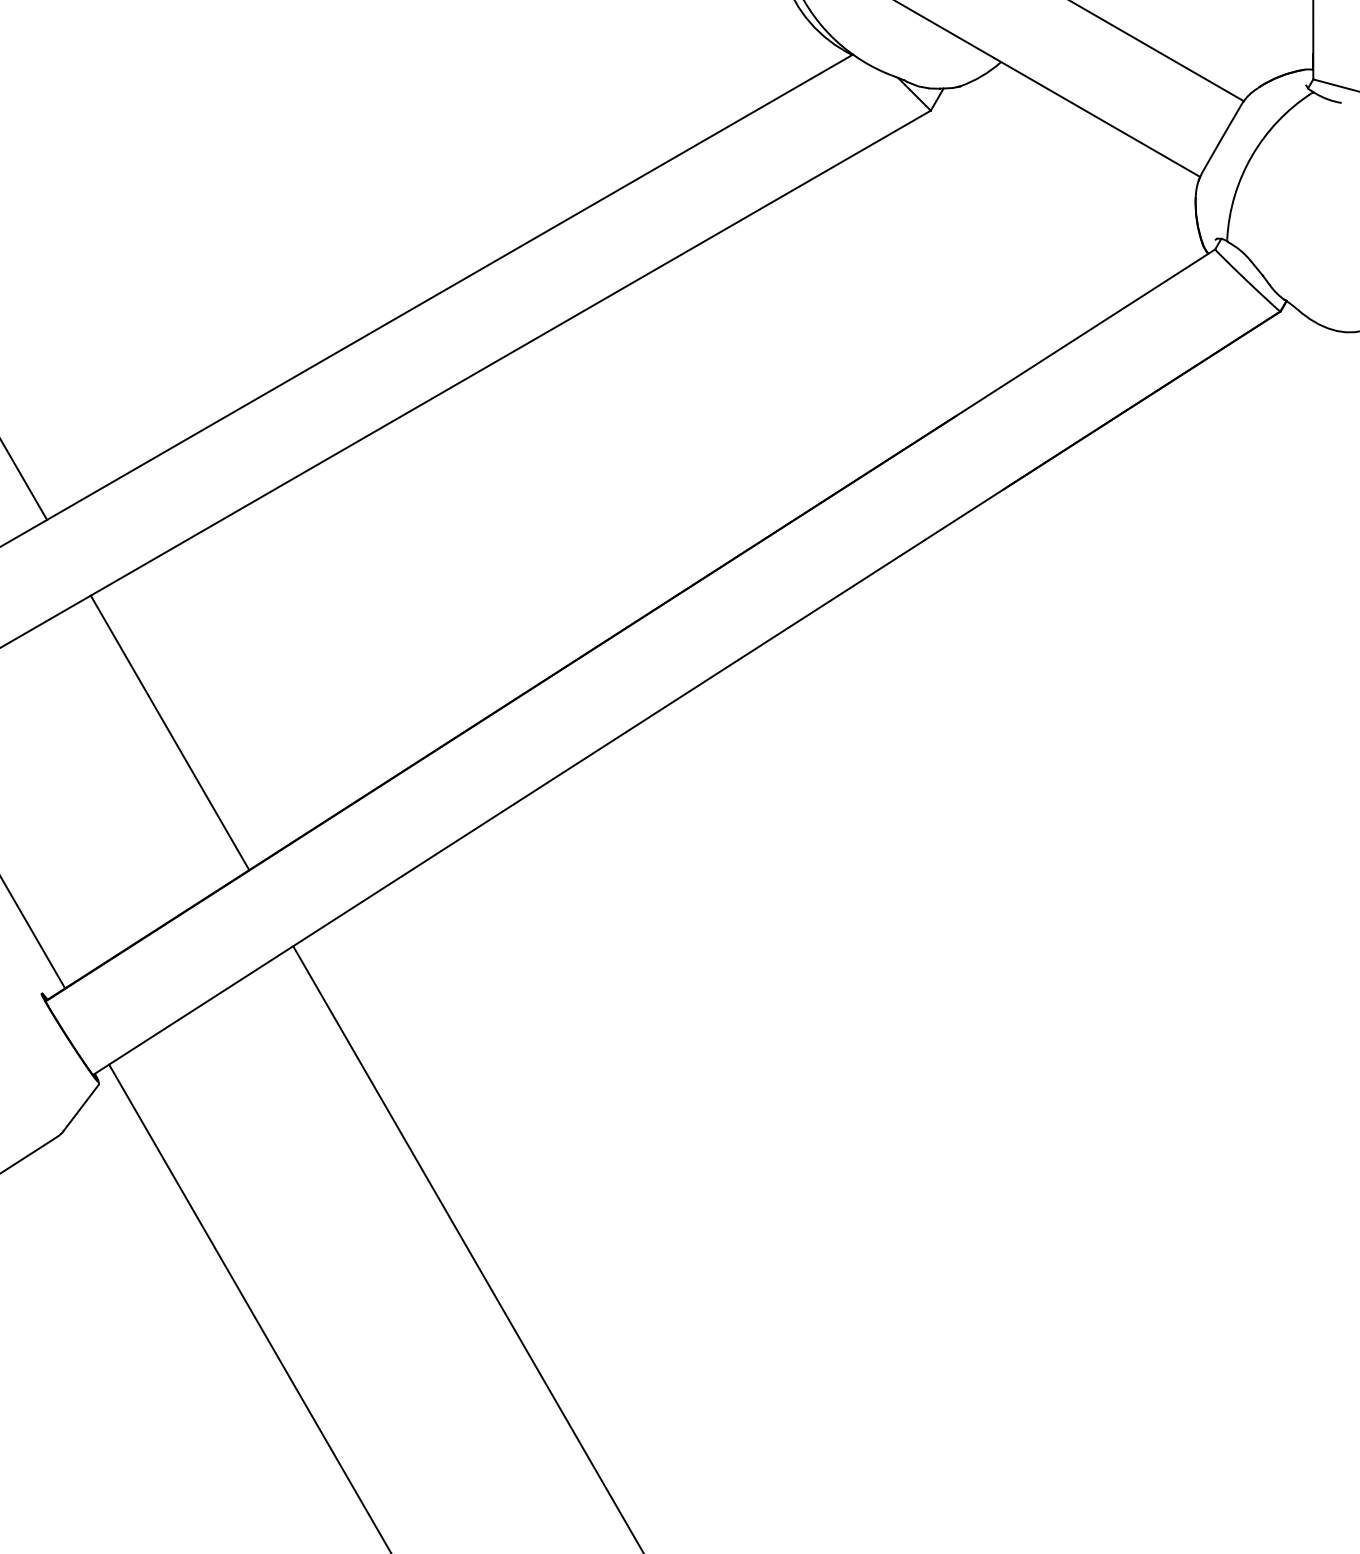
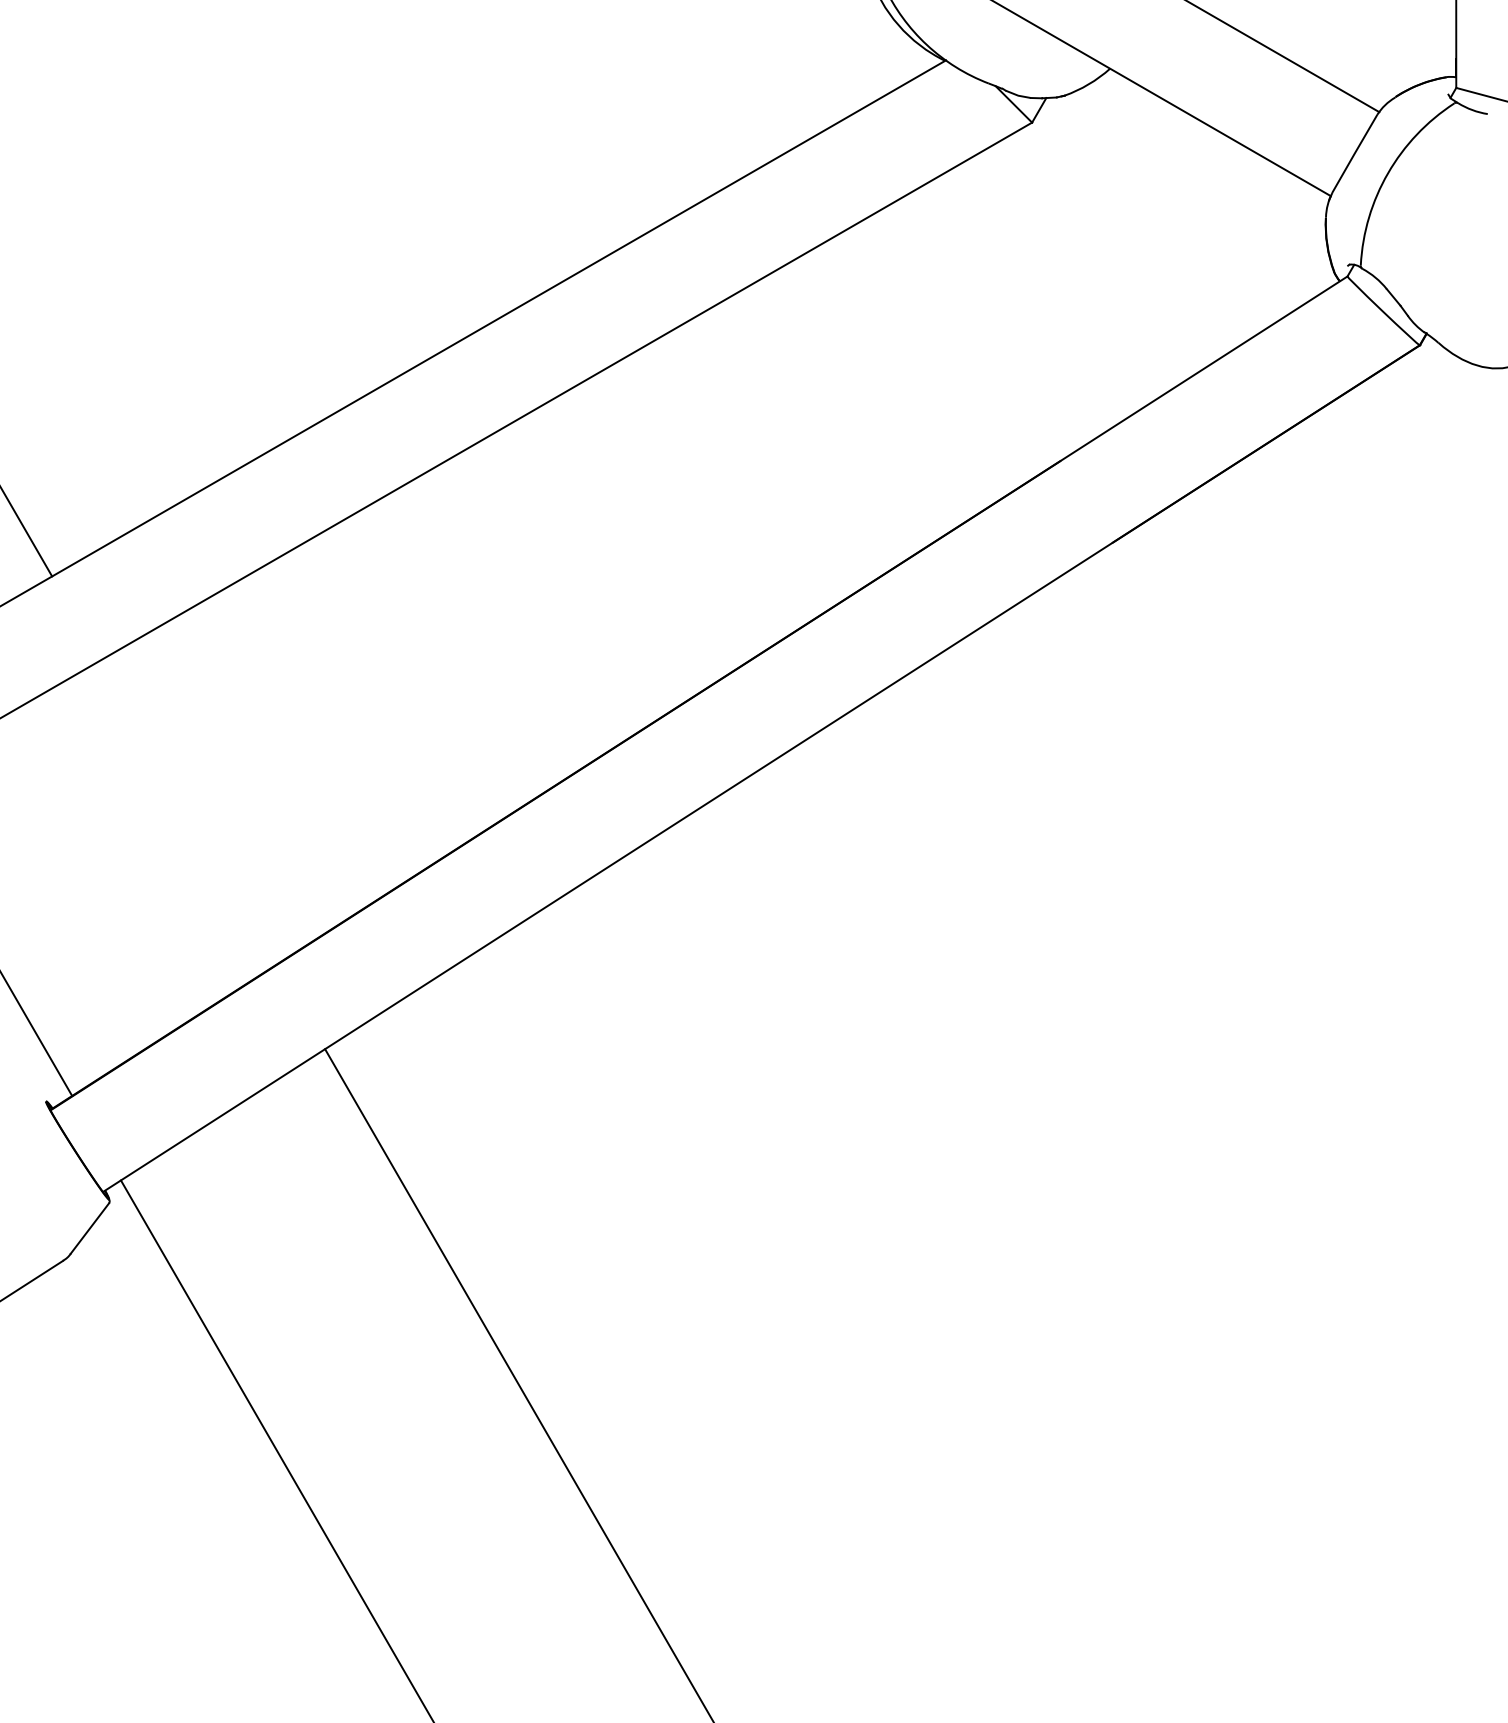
line: (170, 732) -> (188, 812), removed

